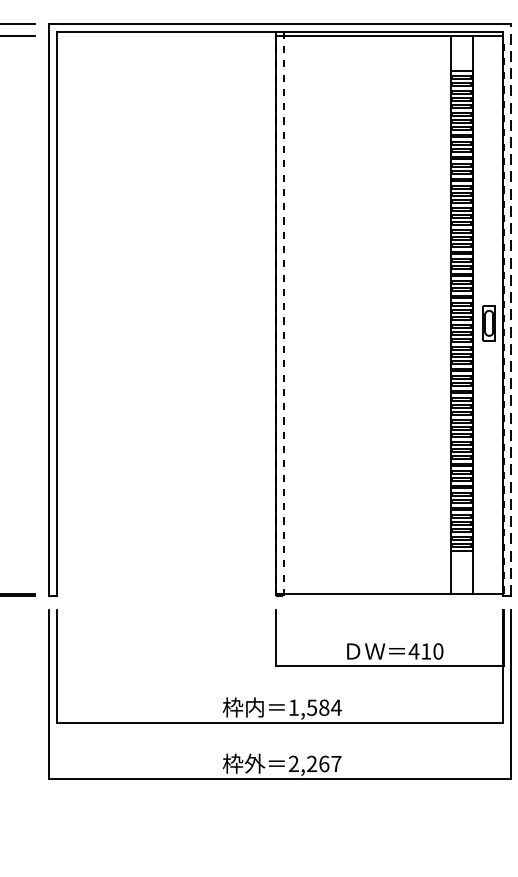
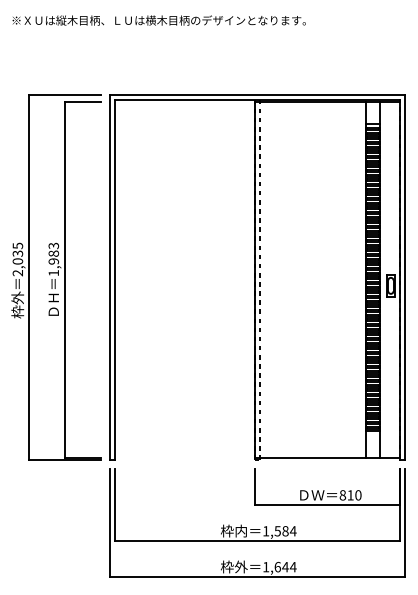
line: (510, 310) -> (404, 277), dashed -> solid
text: (413, 651) -> (342, 495), 410 -> 810
text: (314, 762) -> (279, 566), 2,267 -> 1,644

